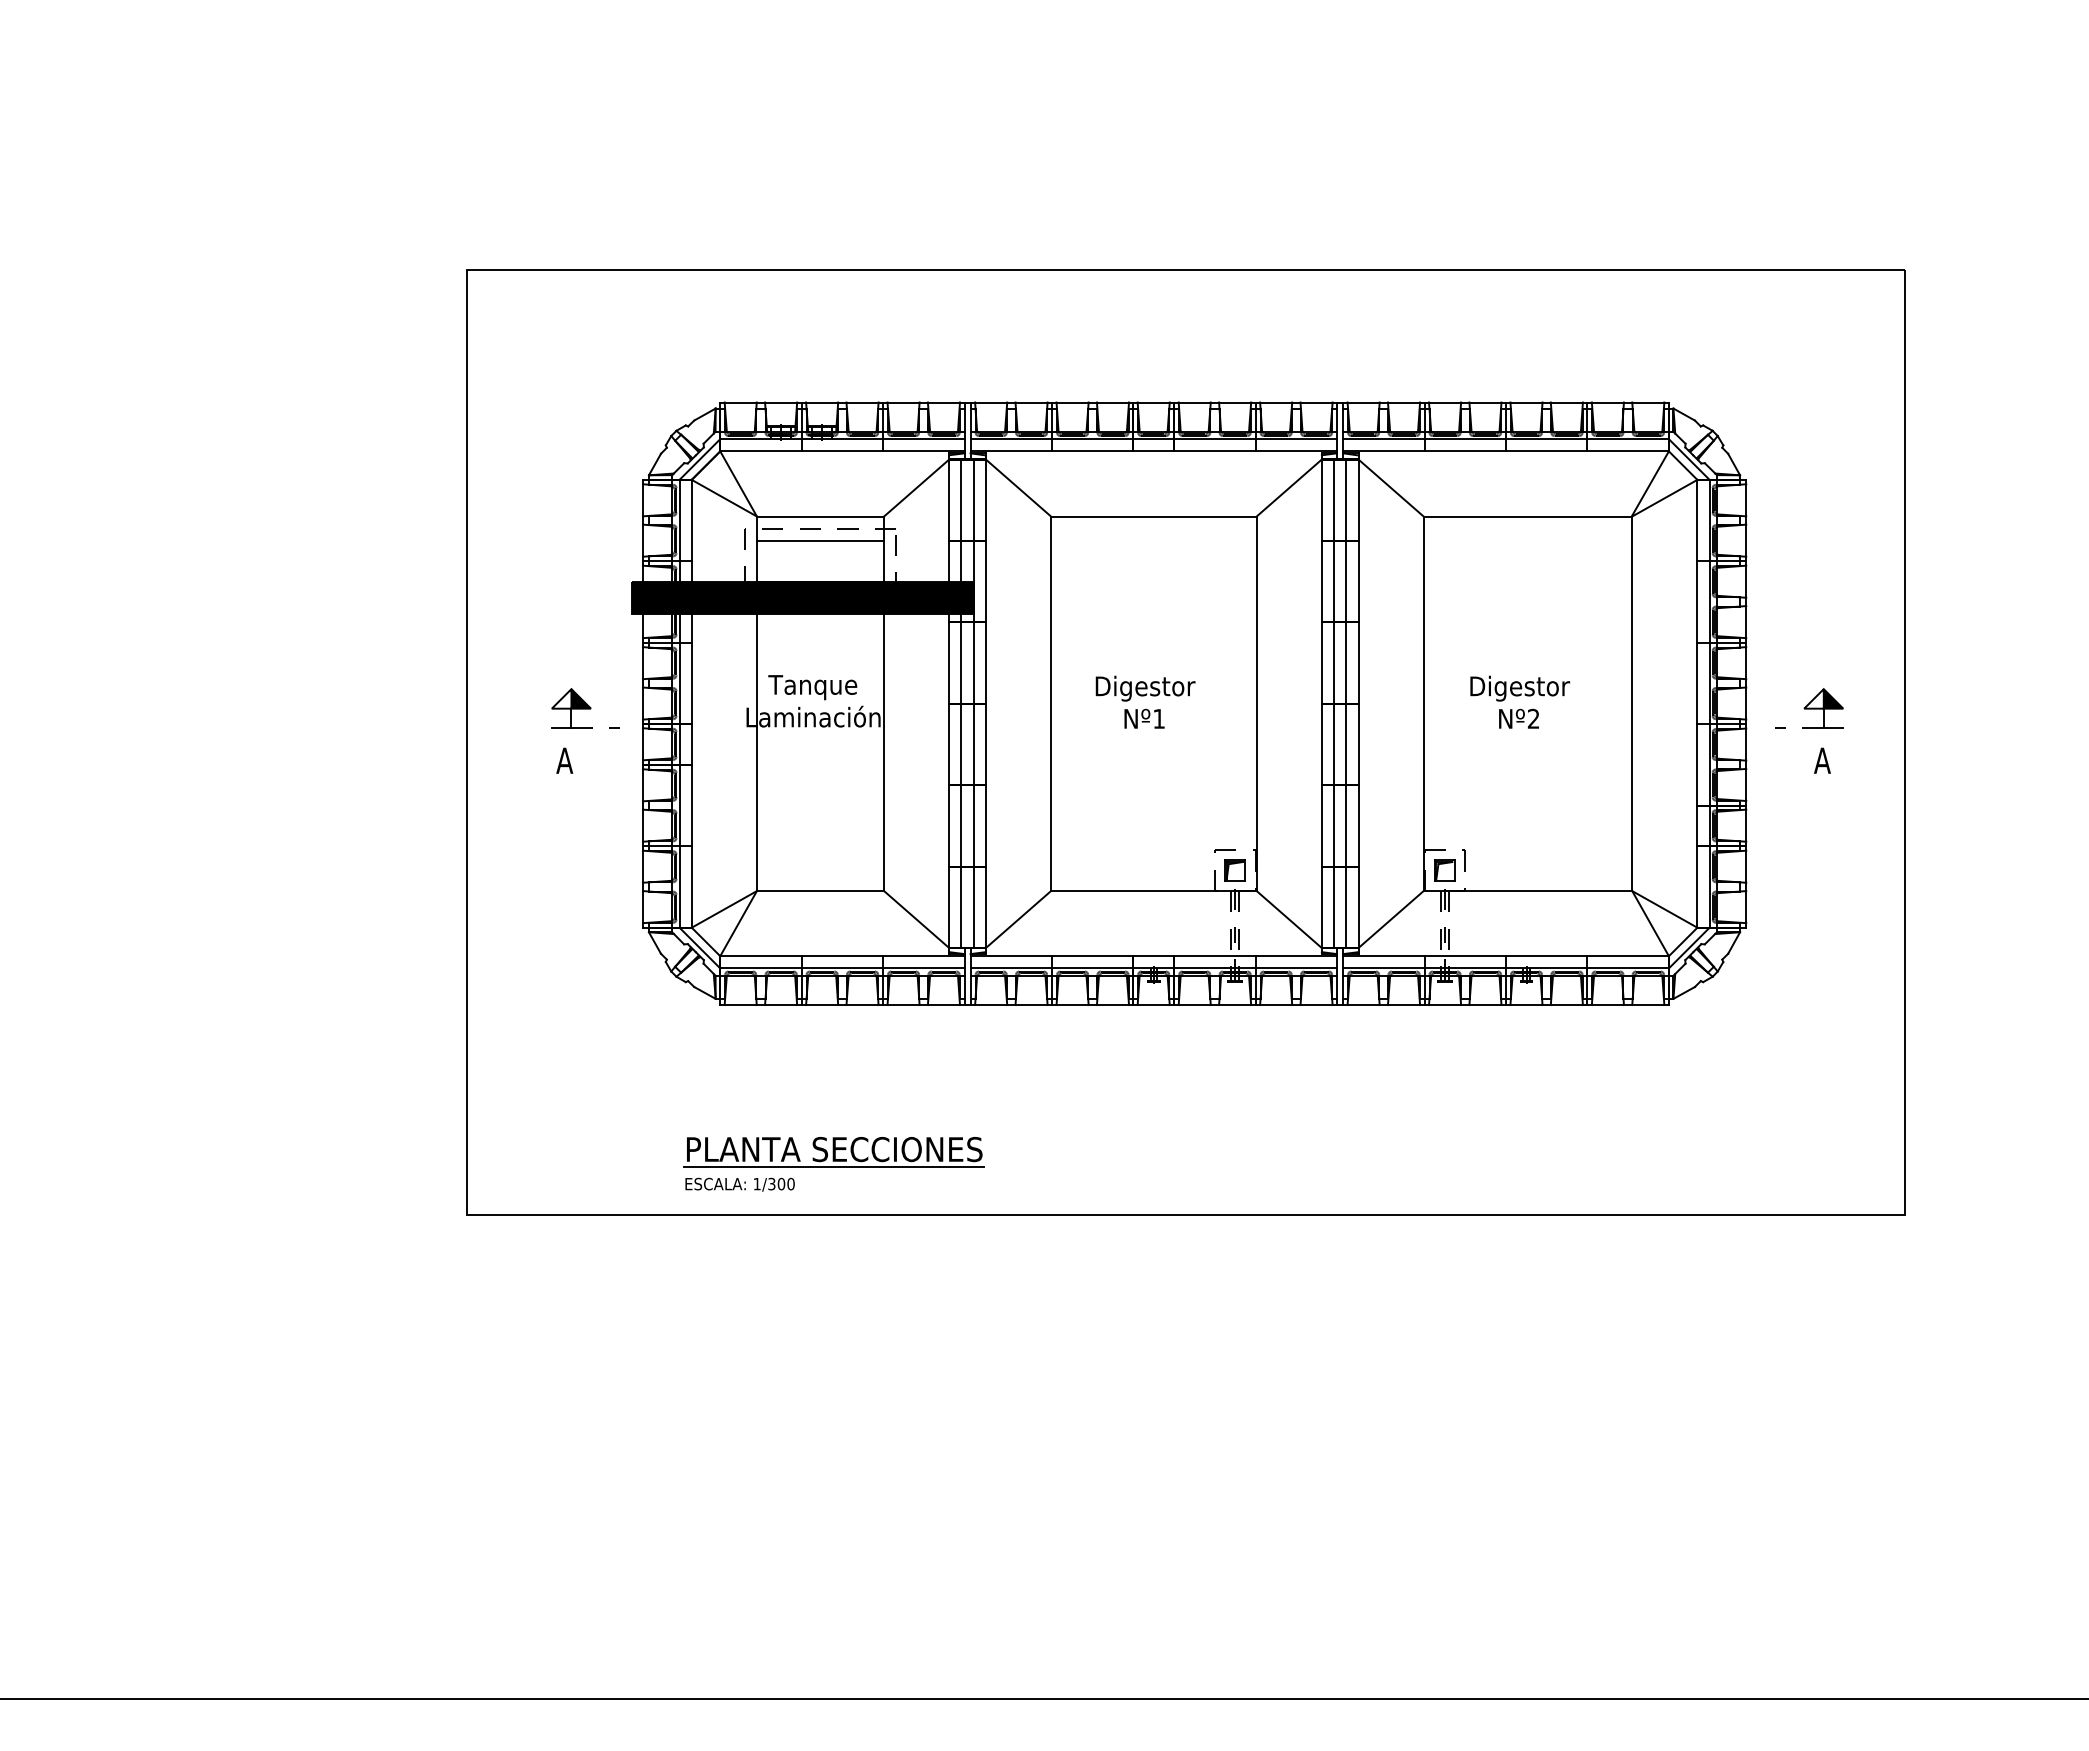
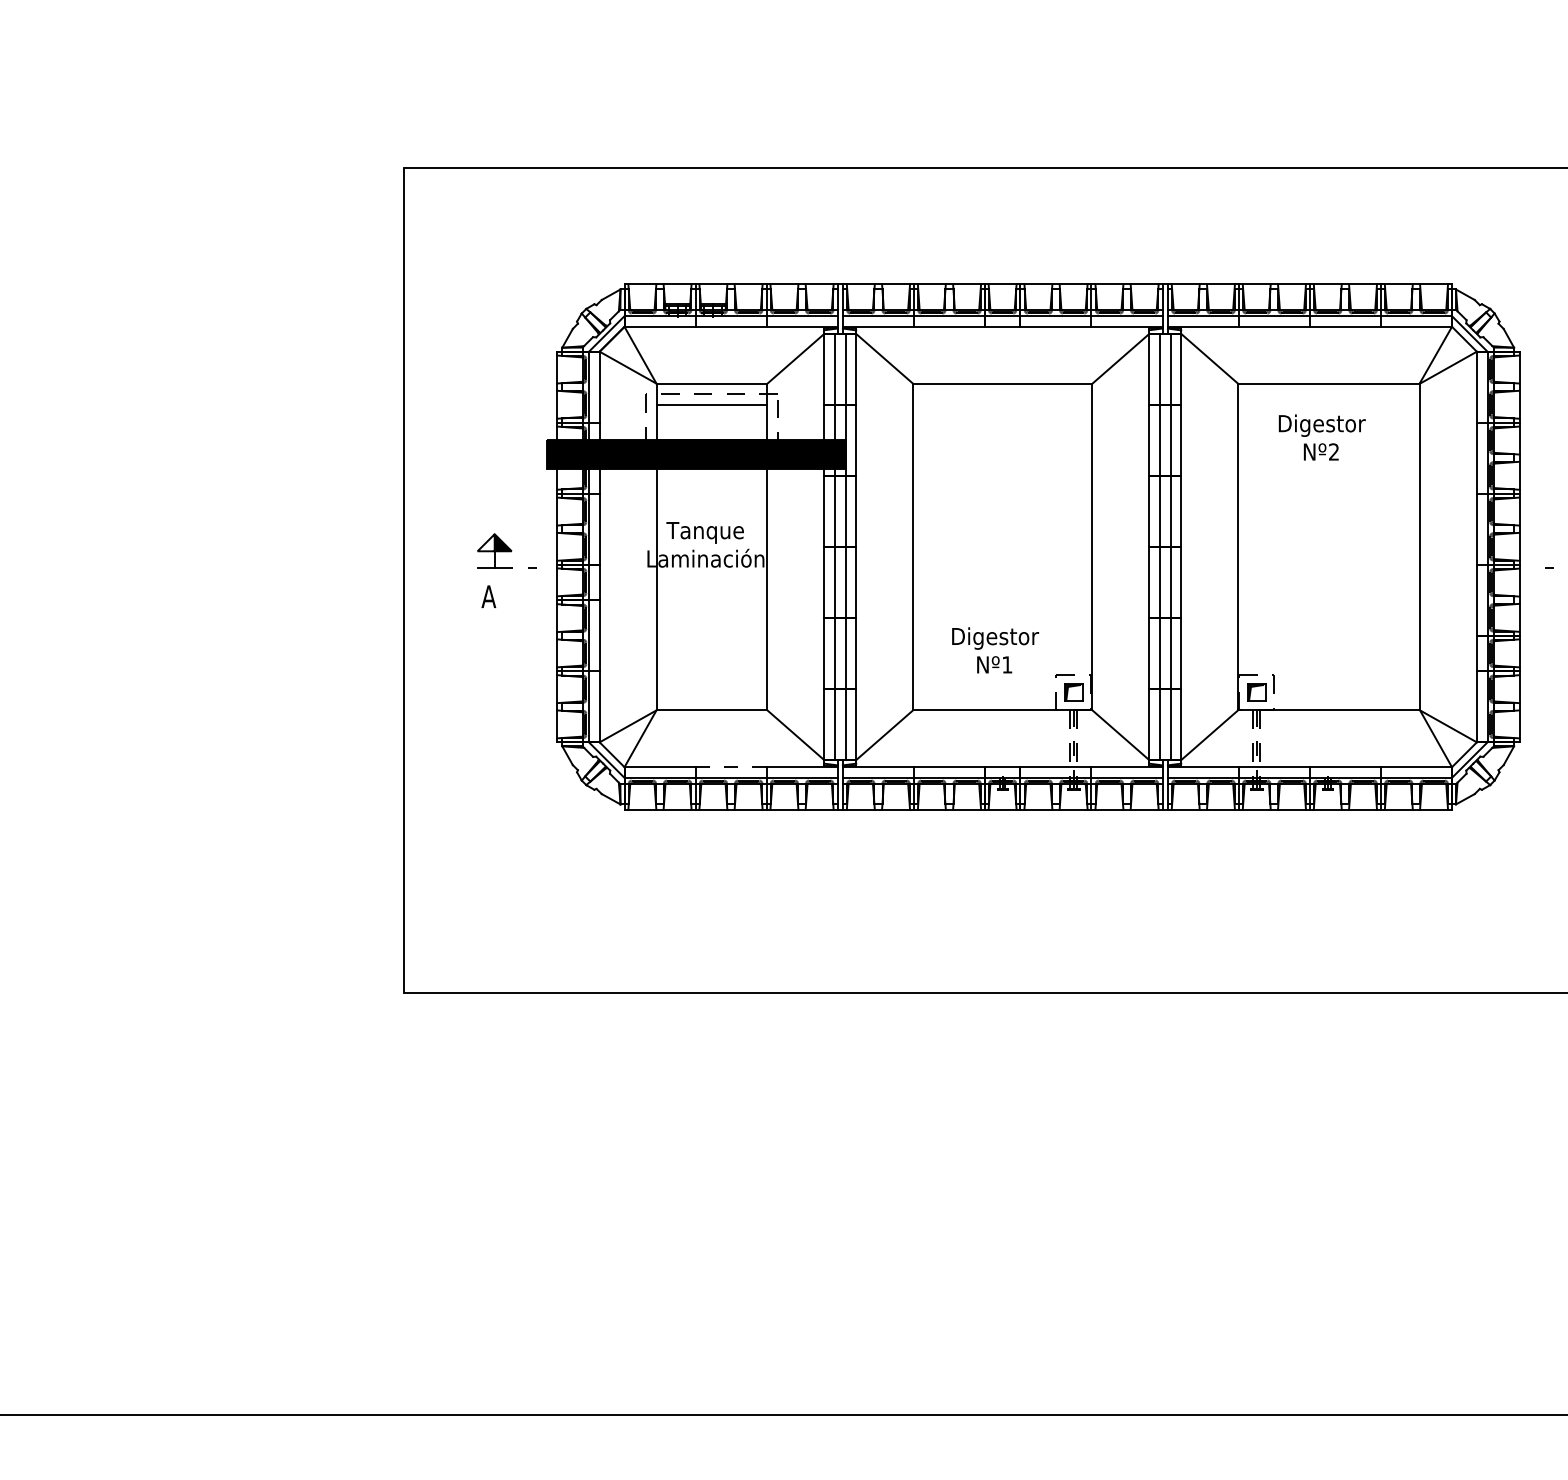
text: (1145, 701) -> (995, 649), moved
text: (1520, 701) -> (1322, 436), moved
line: (842, 956) -> (731, 767), solid -> dashed
part: (833, 1164) -> (723, 948), removed

